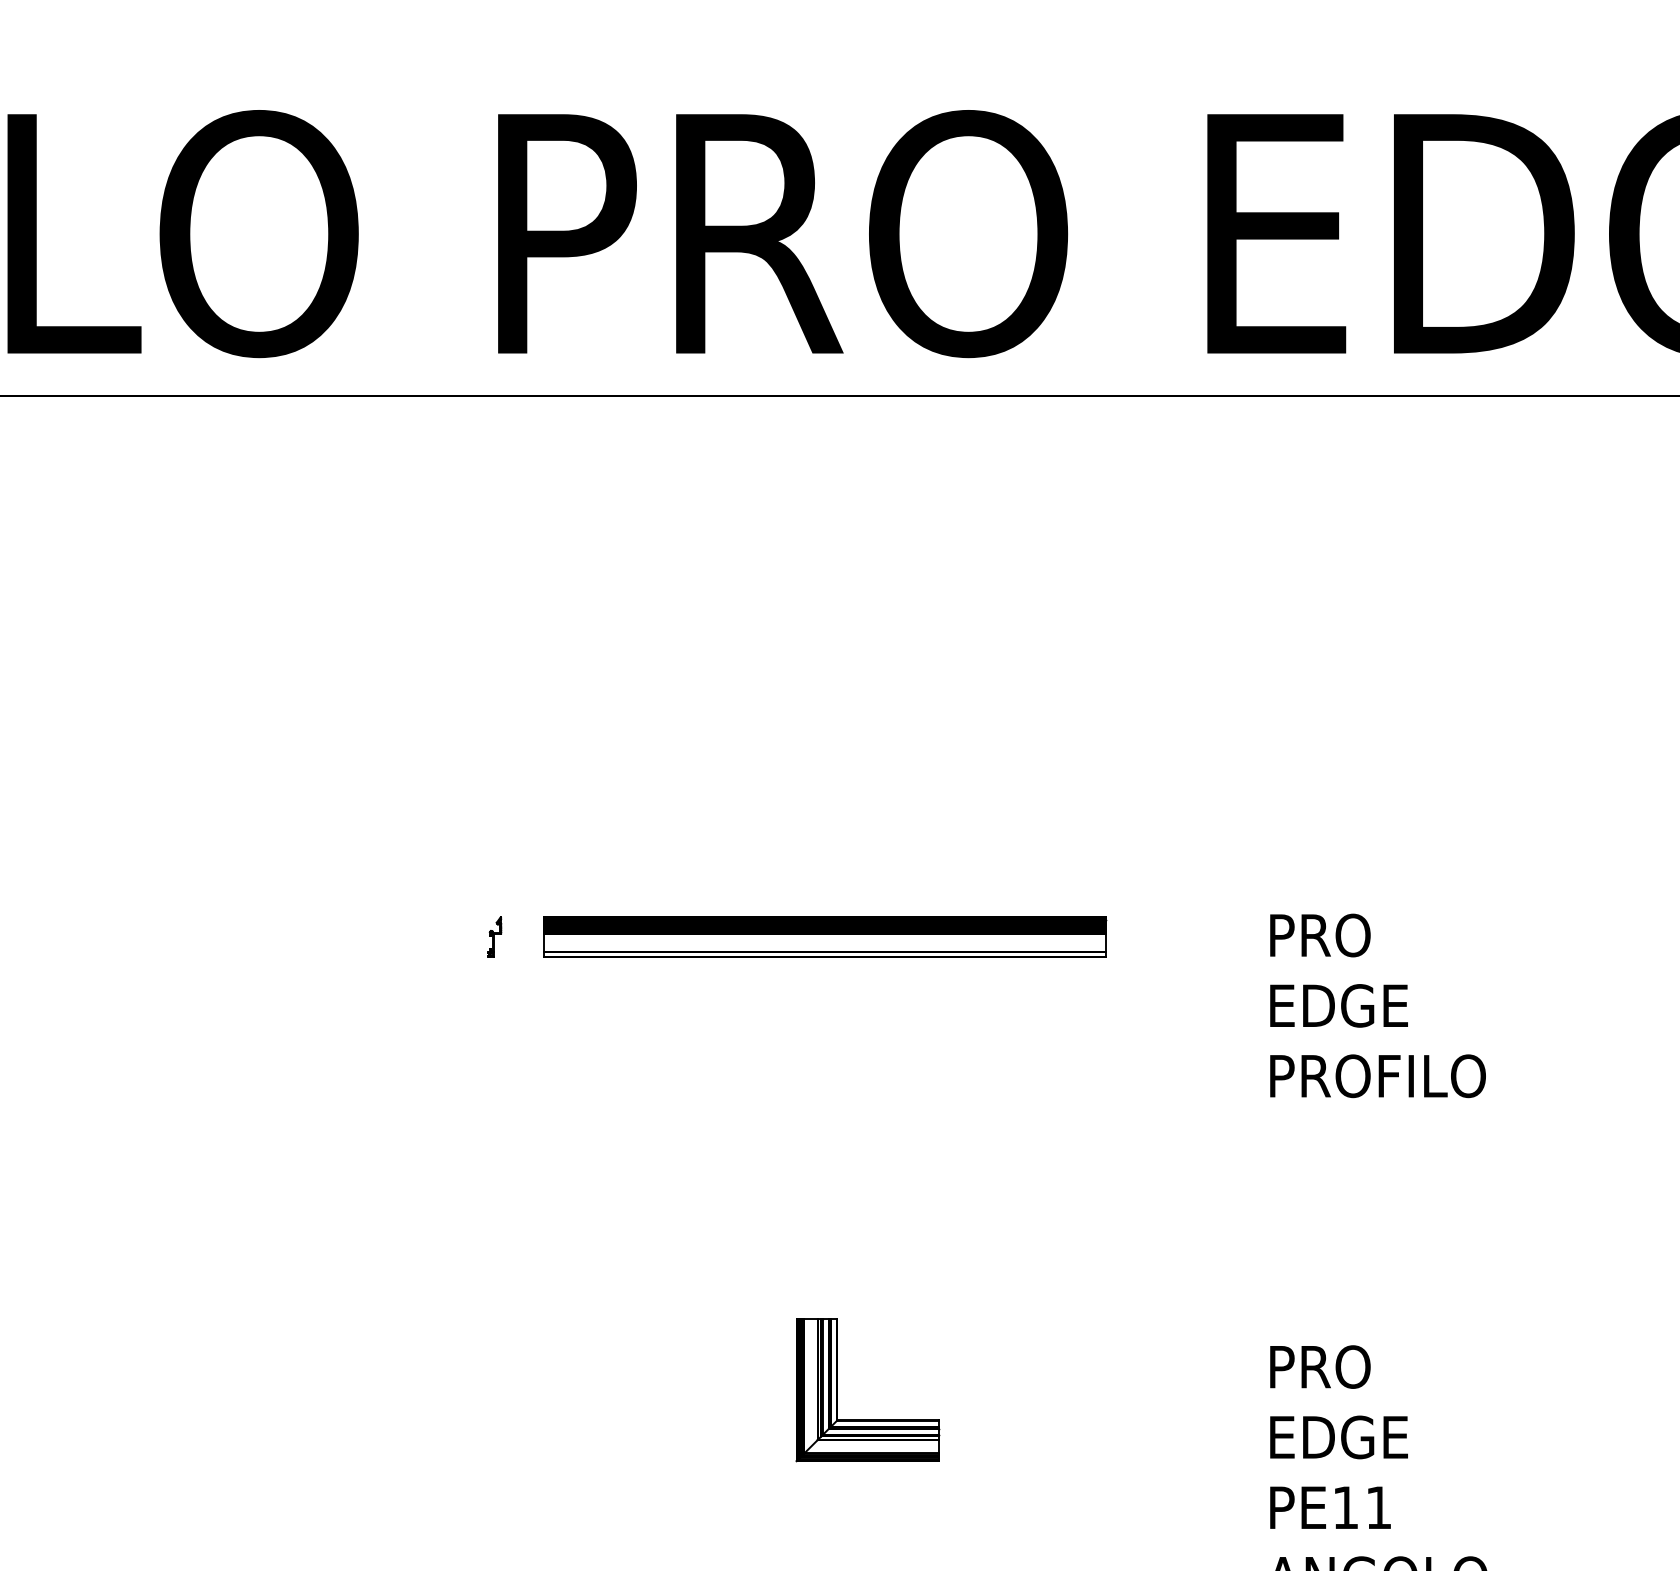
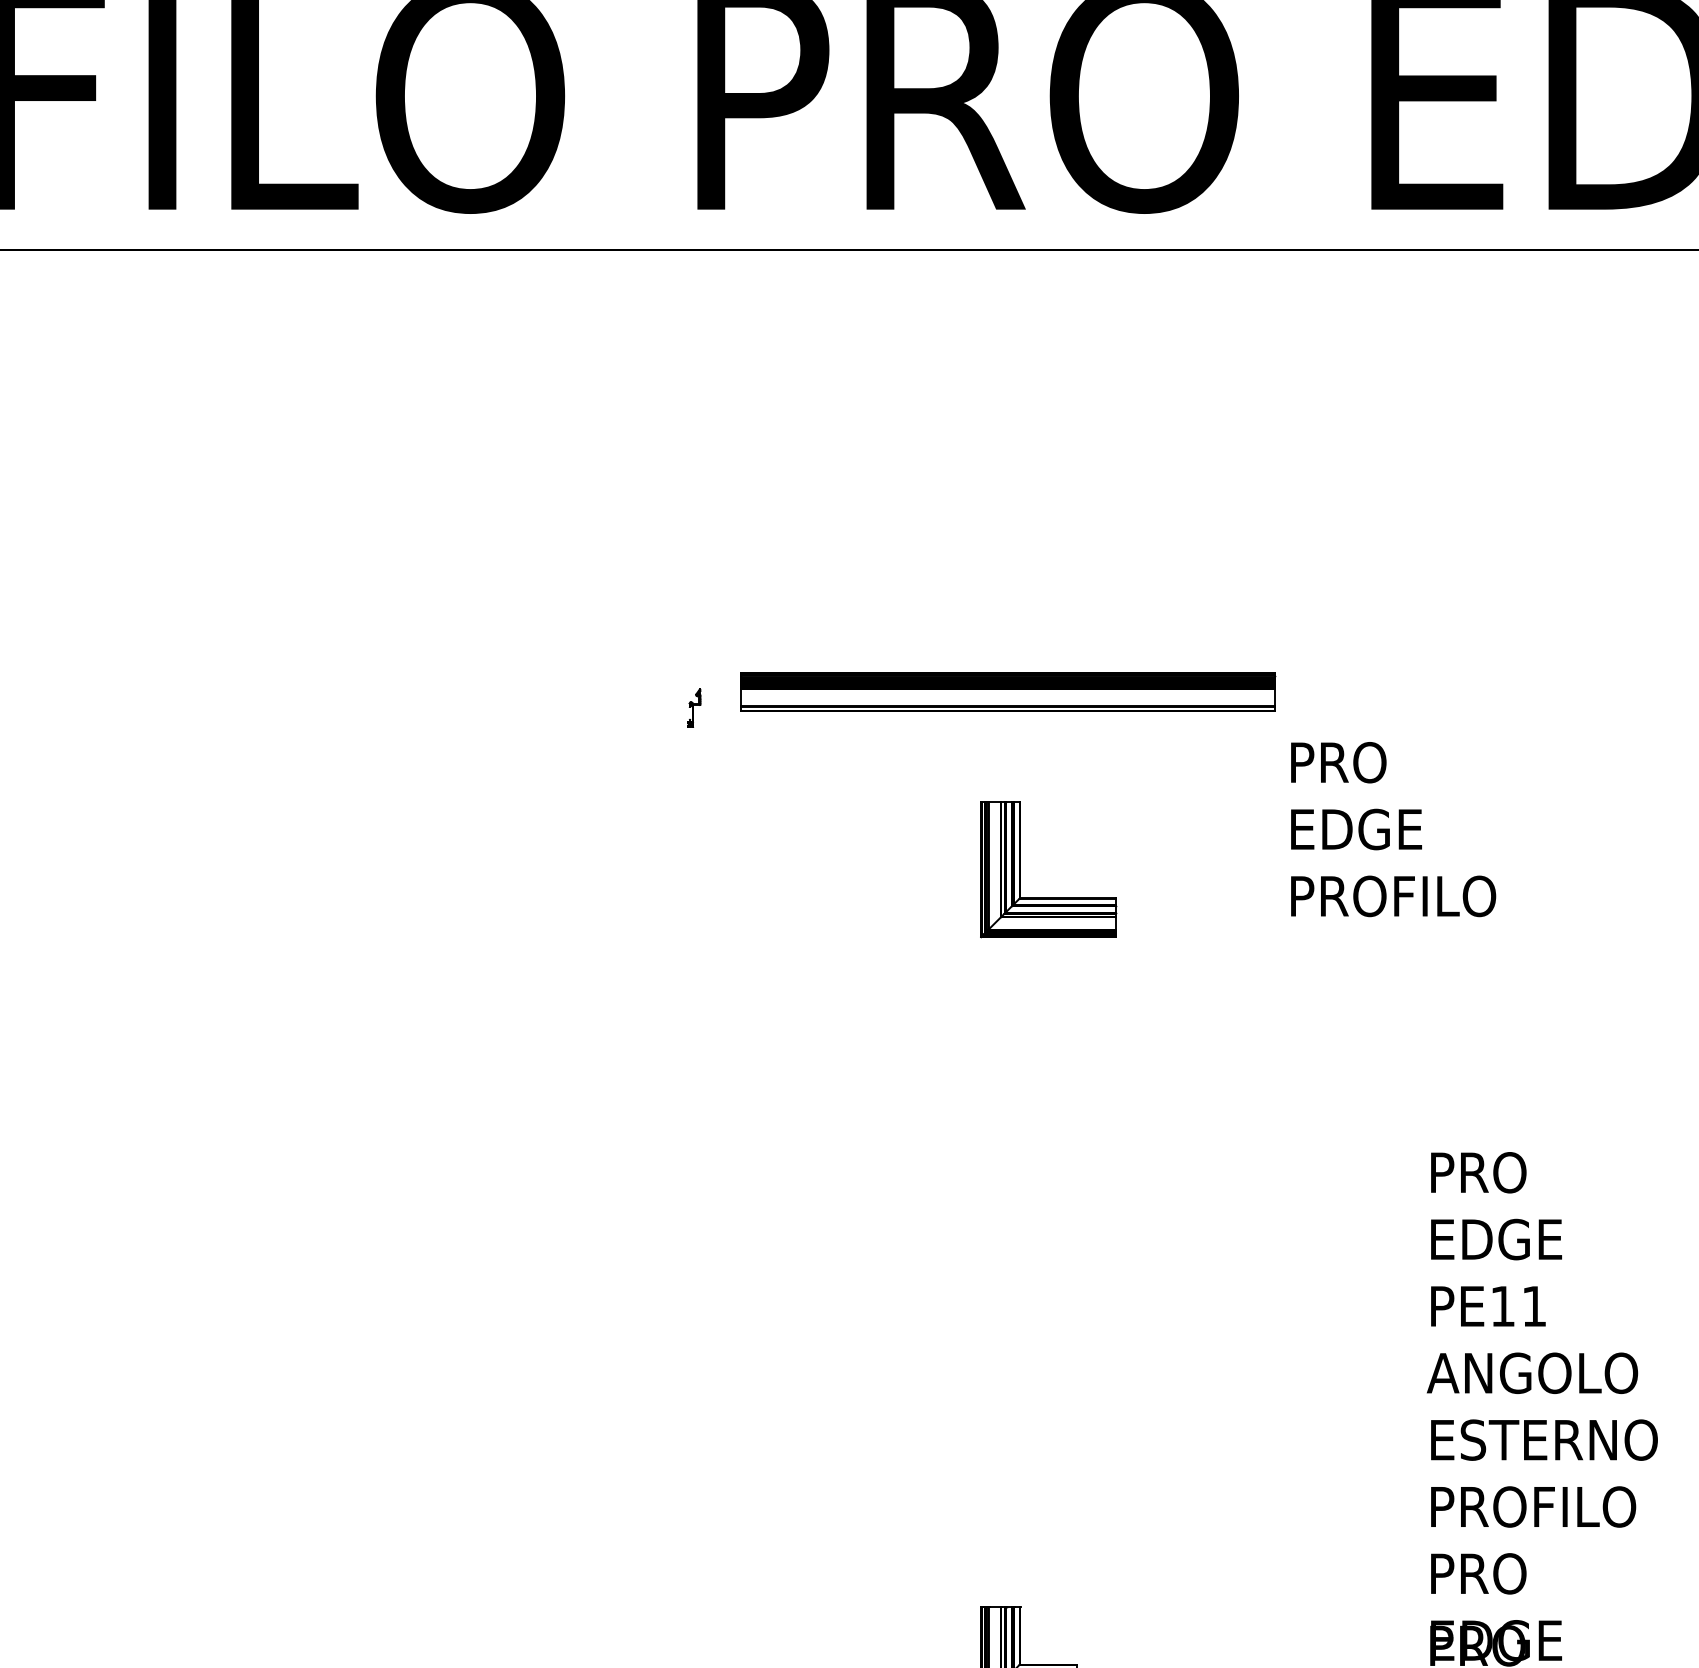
part: (495, 936) -> (694, 707), moved
part: (825, 936) -> (1008, 691), moved
text: (1377, 1005) -> (1393, 829), moved
part: (838, 1389) -> (1020, 869), moved

